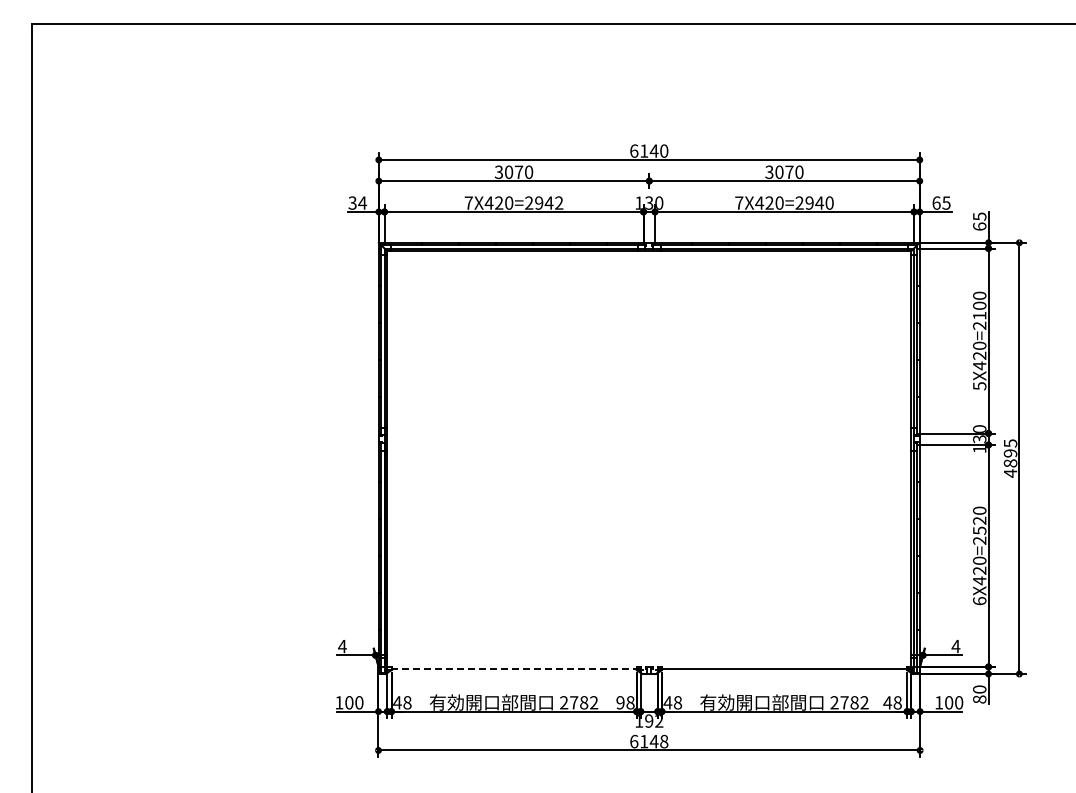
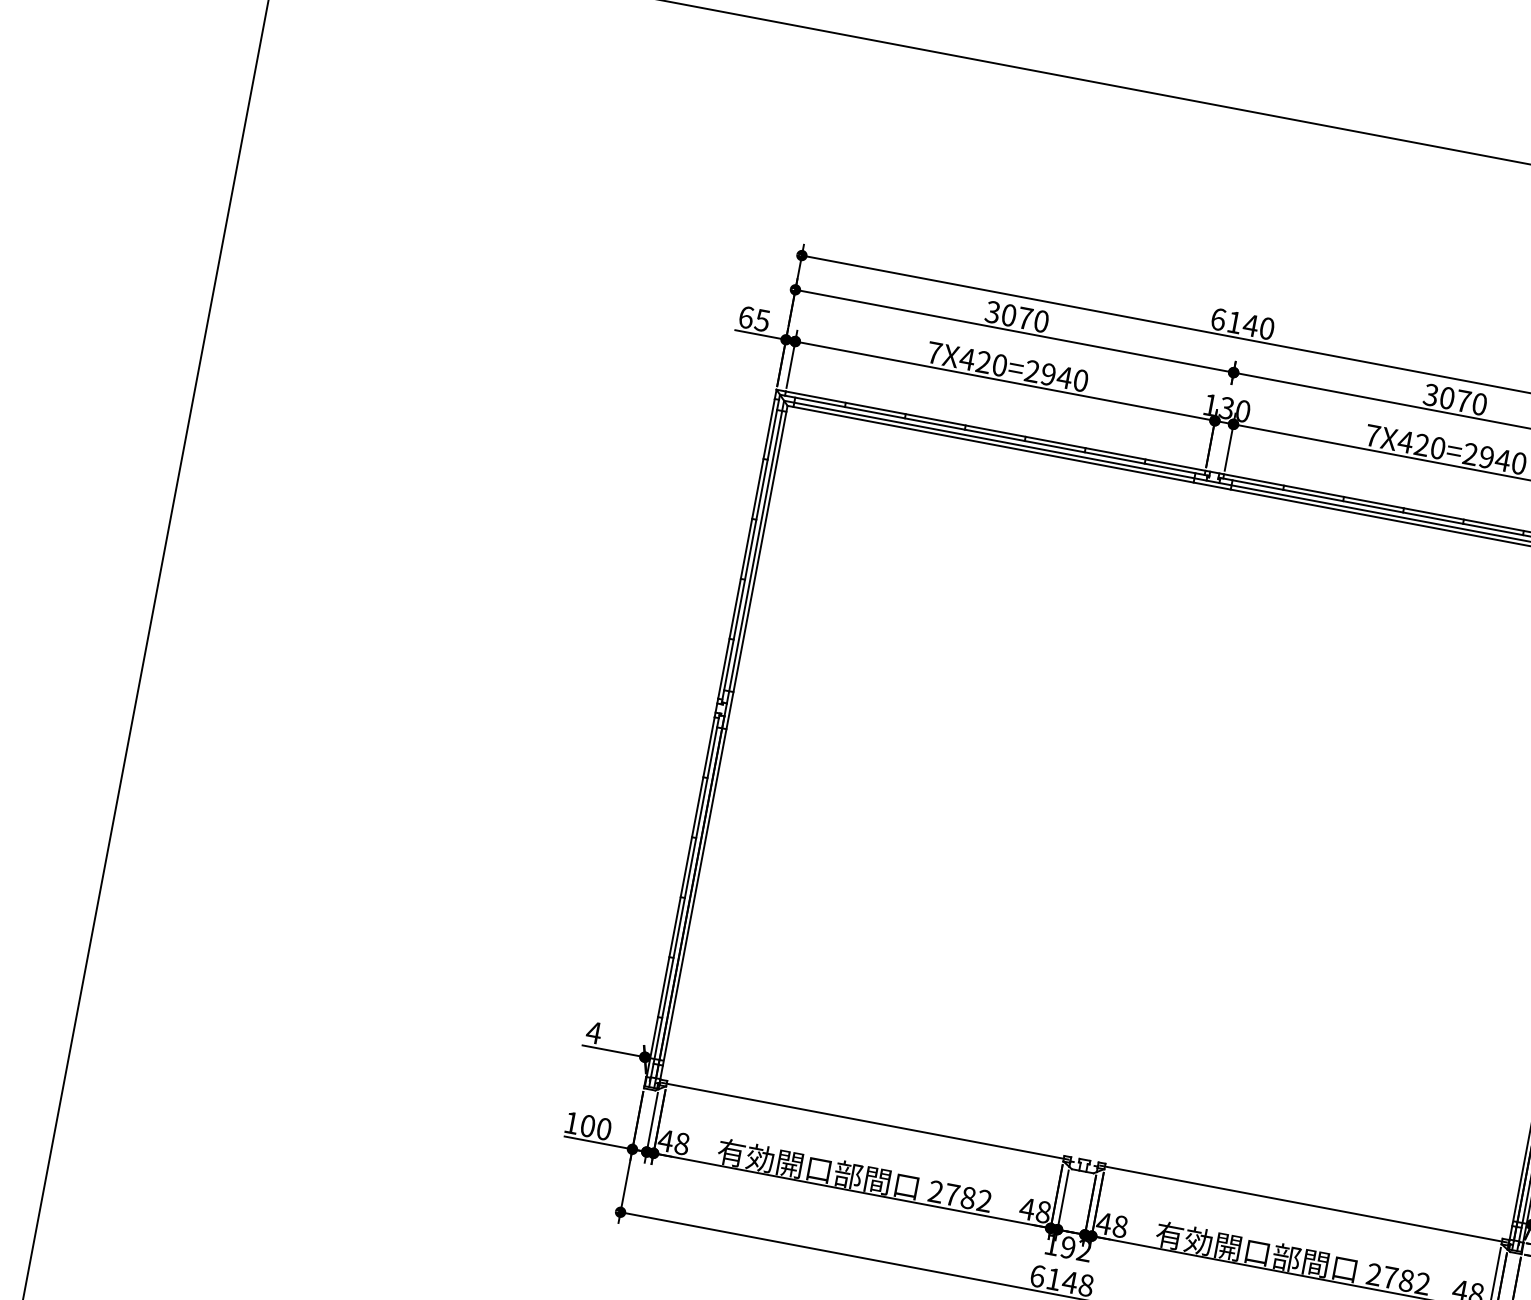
text: (357, 202) -> (754, 317), 34 -> 65
text: (559, 202) -> (1081, 379), 7X420=2942 -> 7X420=2940
line: (513, 668) -> (864, 1120), dashed -> solid
text: (620, 702) -> (1027, 1208), 98 -> 48

